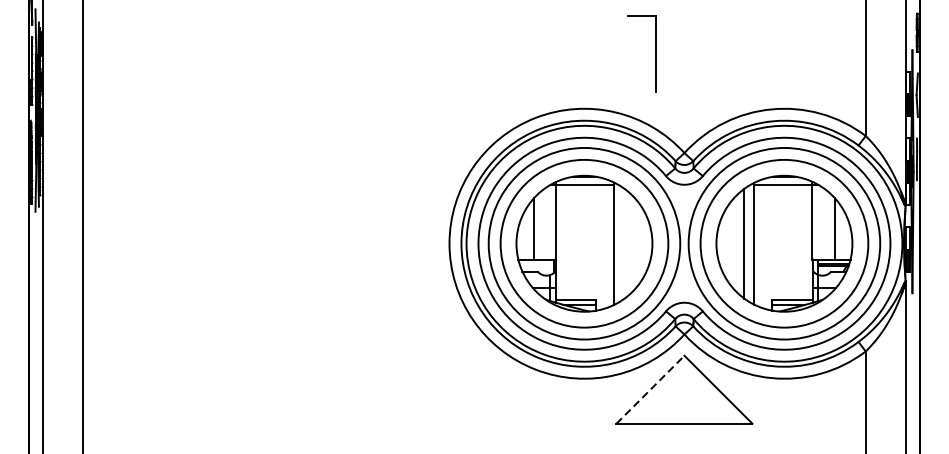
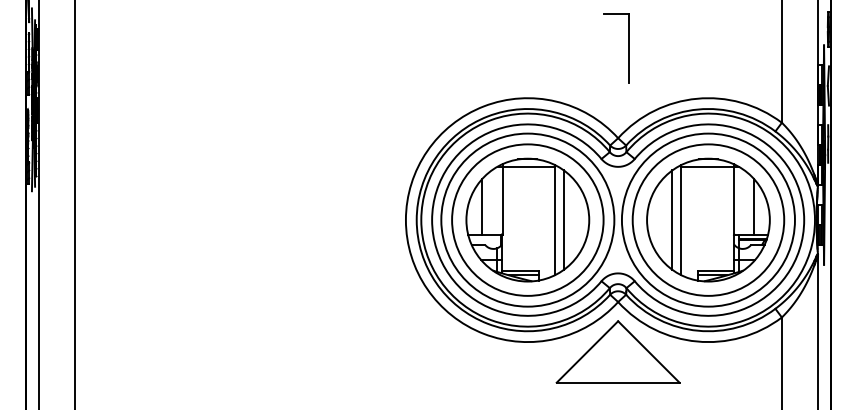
part: (654, 53) -> (628, 48), moved
line: (623, 243) -> (563, 219), added
line: (650, 389) -> (587, 351), dashed -> solid

